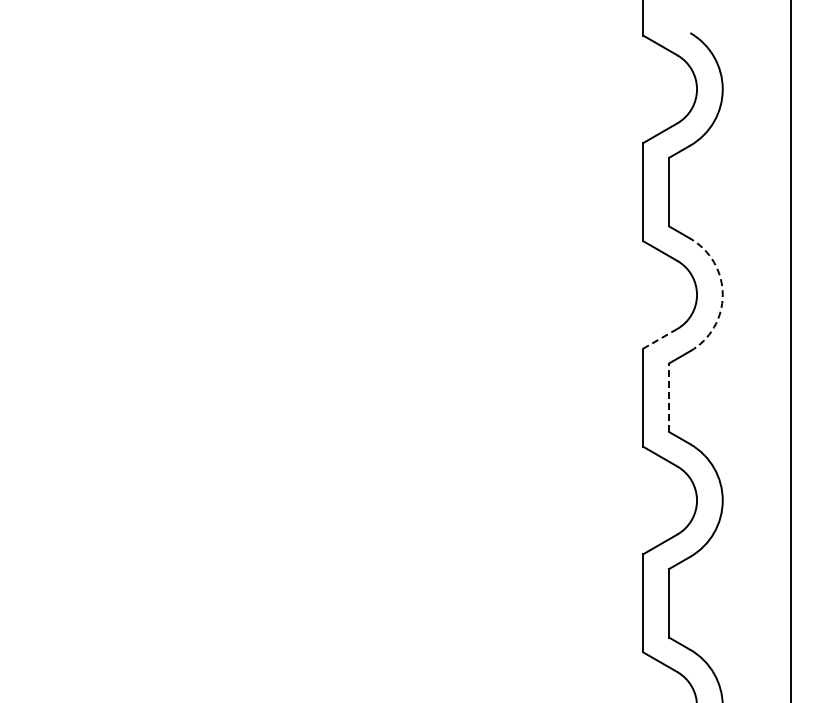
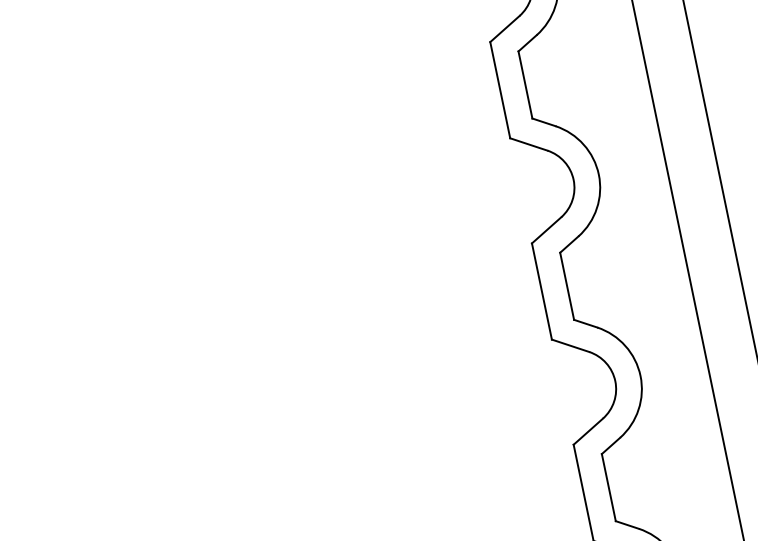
arc: (722, 294) -> (598, 174), dashed -> solid
line: (660, 338) -> (546, 230), dashed -> solid
line: (669, 397) -> (567, 285), dashed -> solid

